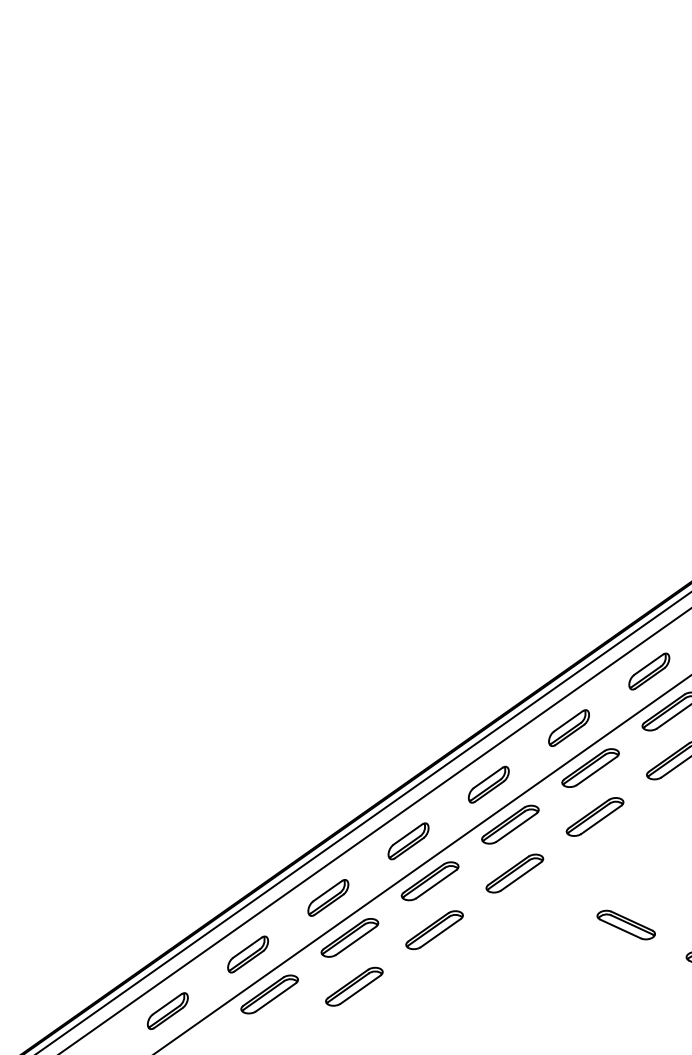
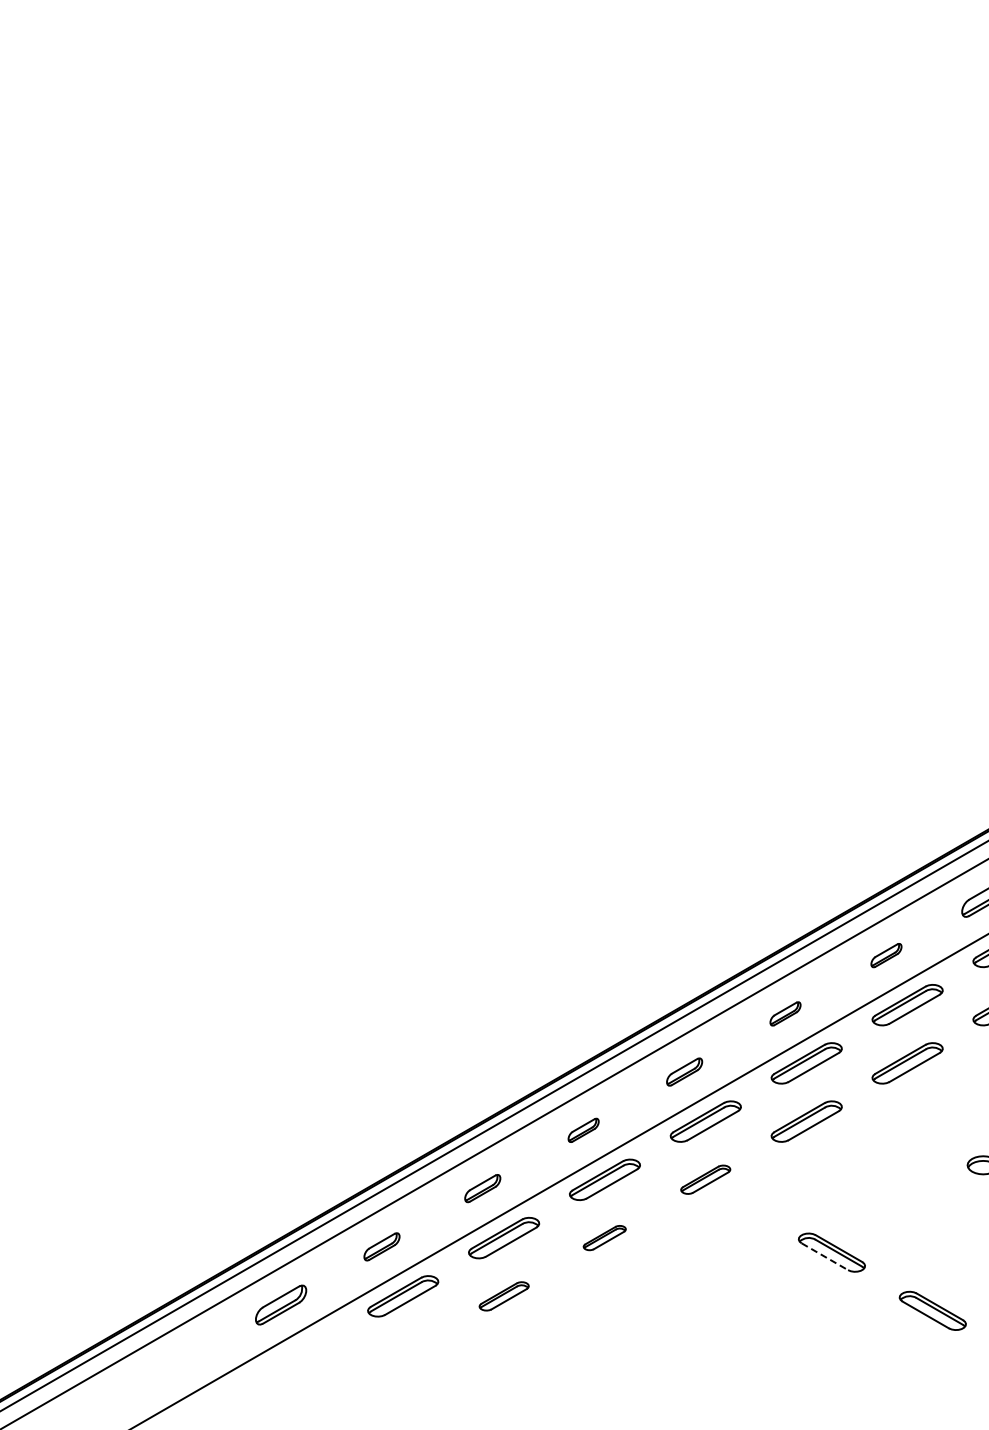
part: (649, 671) -> (886, 955), size x0.6
part: (569, 727) -> (785, 1013), size x0.6
part: (488, 784) -> (684, 1071), size x0.7
part: (408, 841) -> (583, 1130), size x0.6
part: (514, 873) -> (705, 1179), size x0.7
part: (328, 897) -> (482, 1188), size x0.7
line: (620, 928) -> (824, 1256), solid -> dashed
part: (434, 929) -> (604, 1237), size x0.6
part: (247, 954) -> (381, 1246), size x0.7
part: (354, 986) -> (504, 1296), size x0.7

